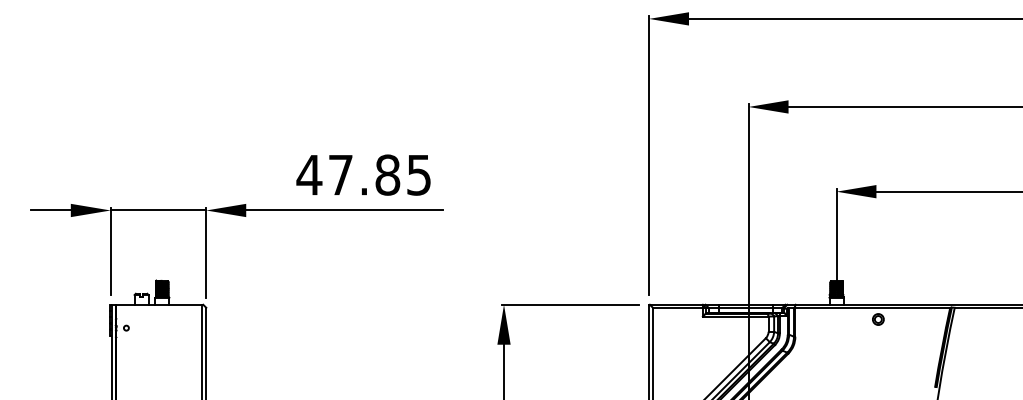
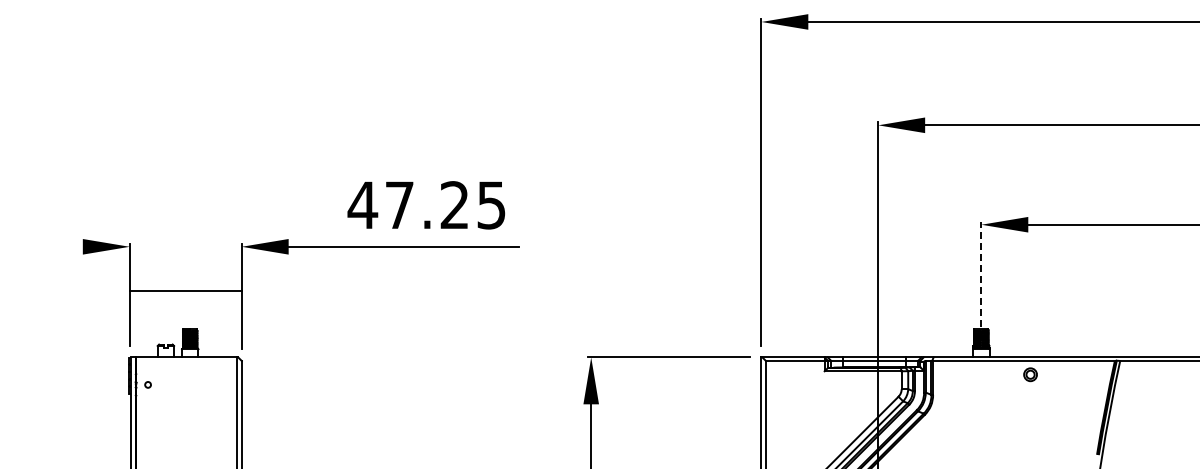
text: (387, 175) -> (454, 205), 47.85 -> 47.25
line: (50, 210) -> (58, 246), removed
line: (158, 210) -> (185, 290), moved
line: (836, 238) -> (981, 279), solid -> dashed

